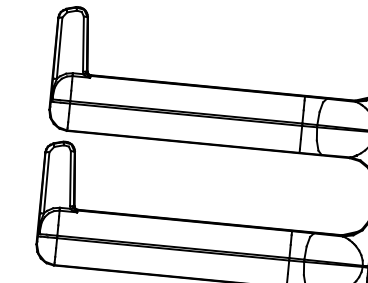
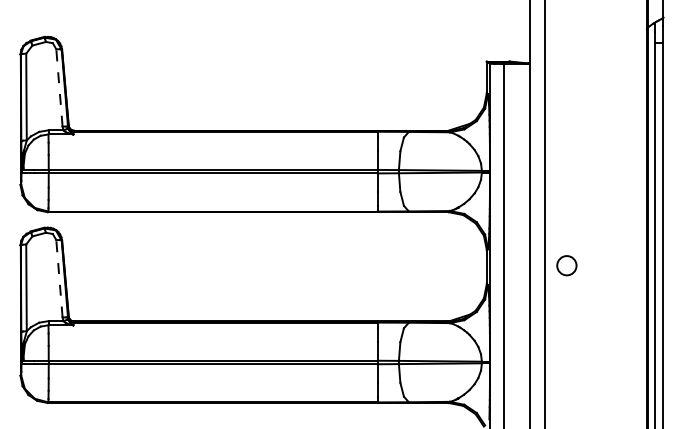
line: (83, 43) -> (59, 87), solid -> dashed
line: (70, 178) -> (59, 278), solid -> dashed

